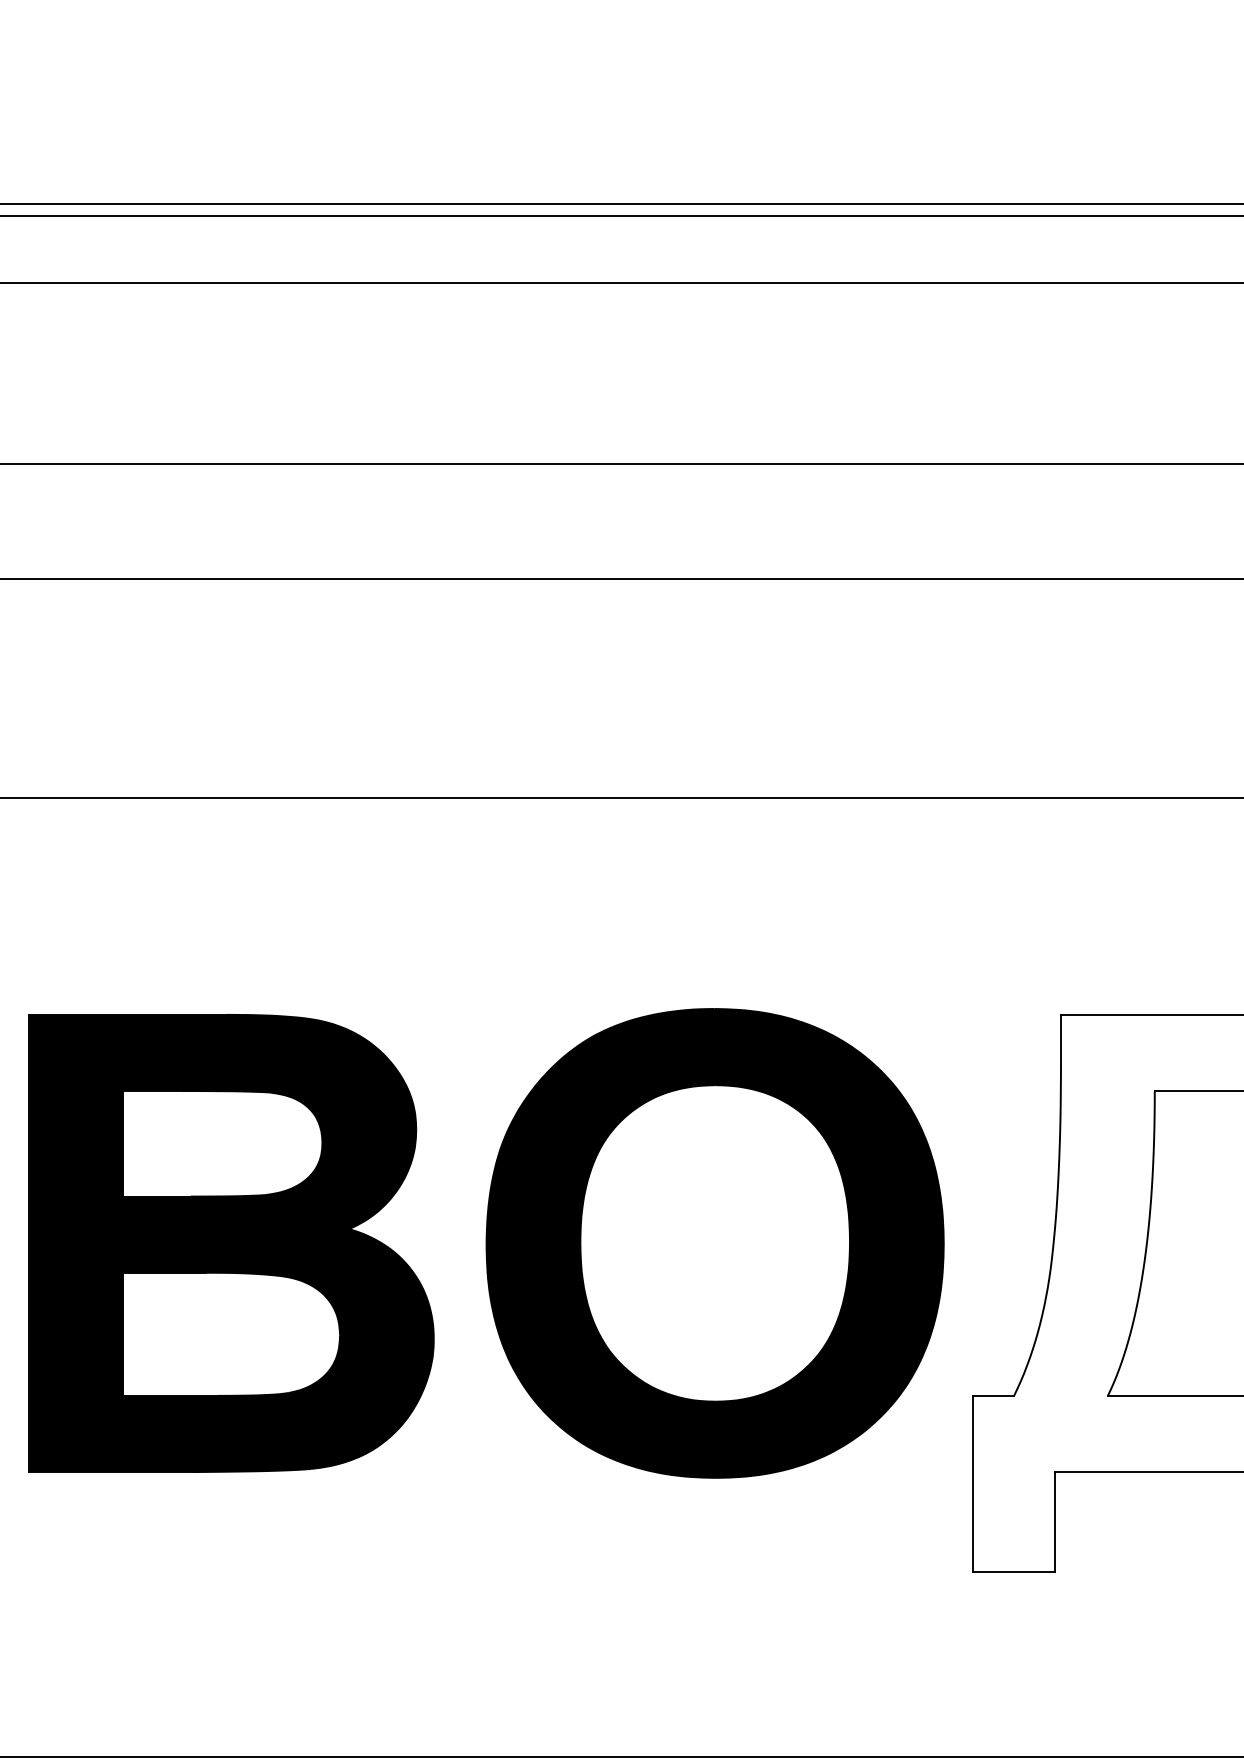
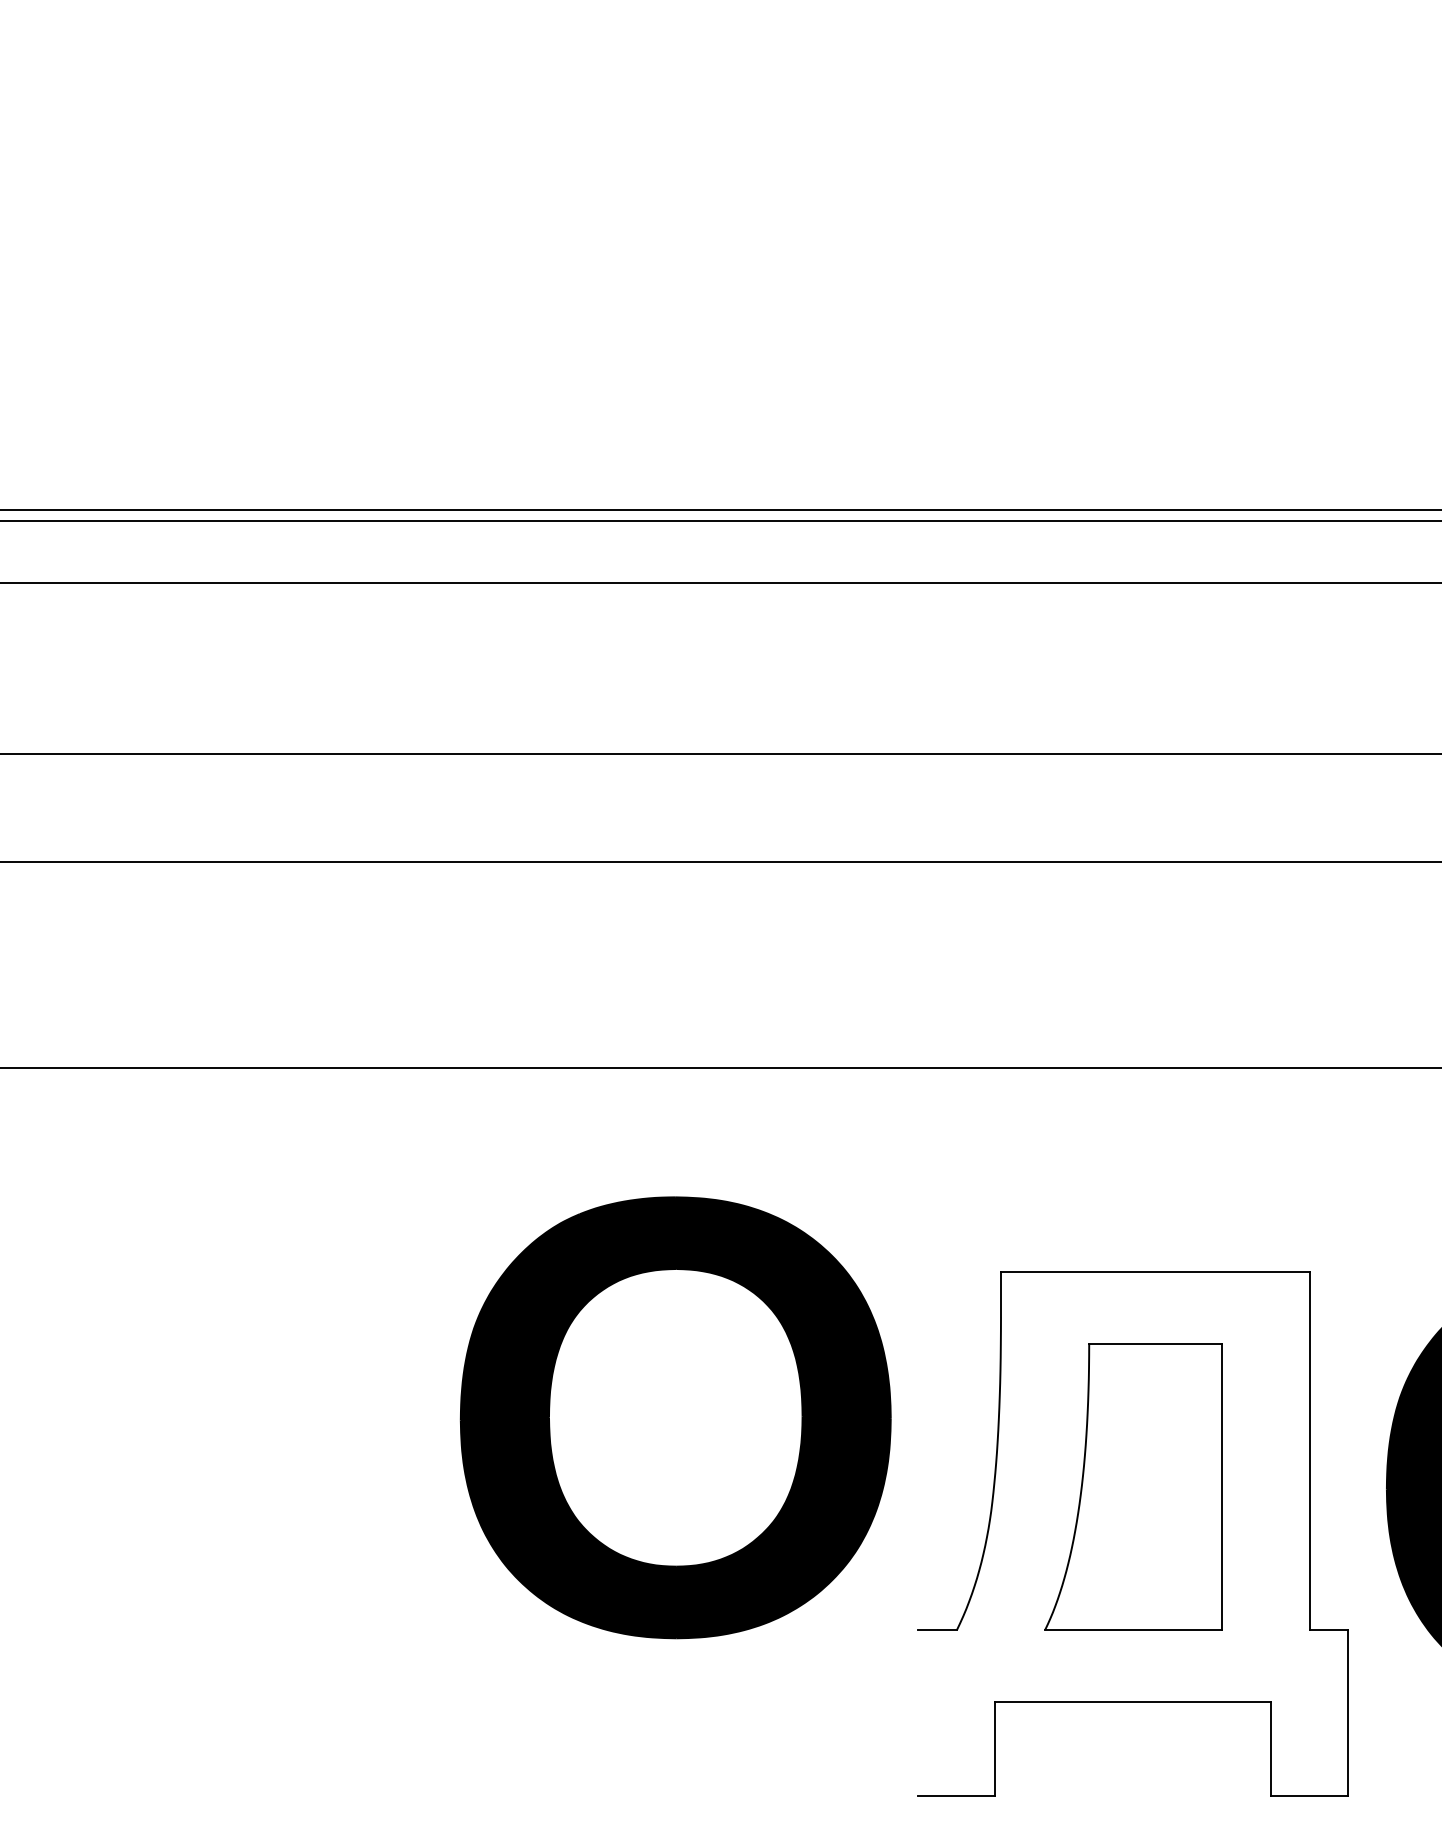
part: (232, 1243) -> (221, 1486), removed
part: (714, 1243) -> (675, 1417), moved
line: (973, 1483) -> (918, 1712), removed

